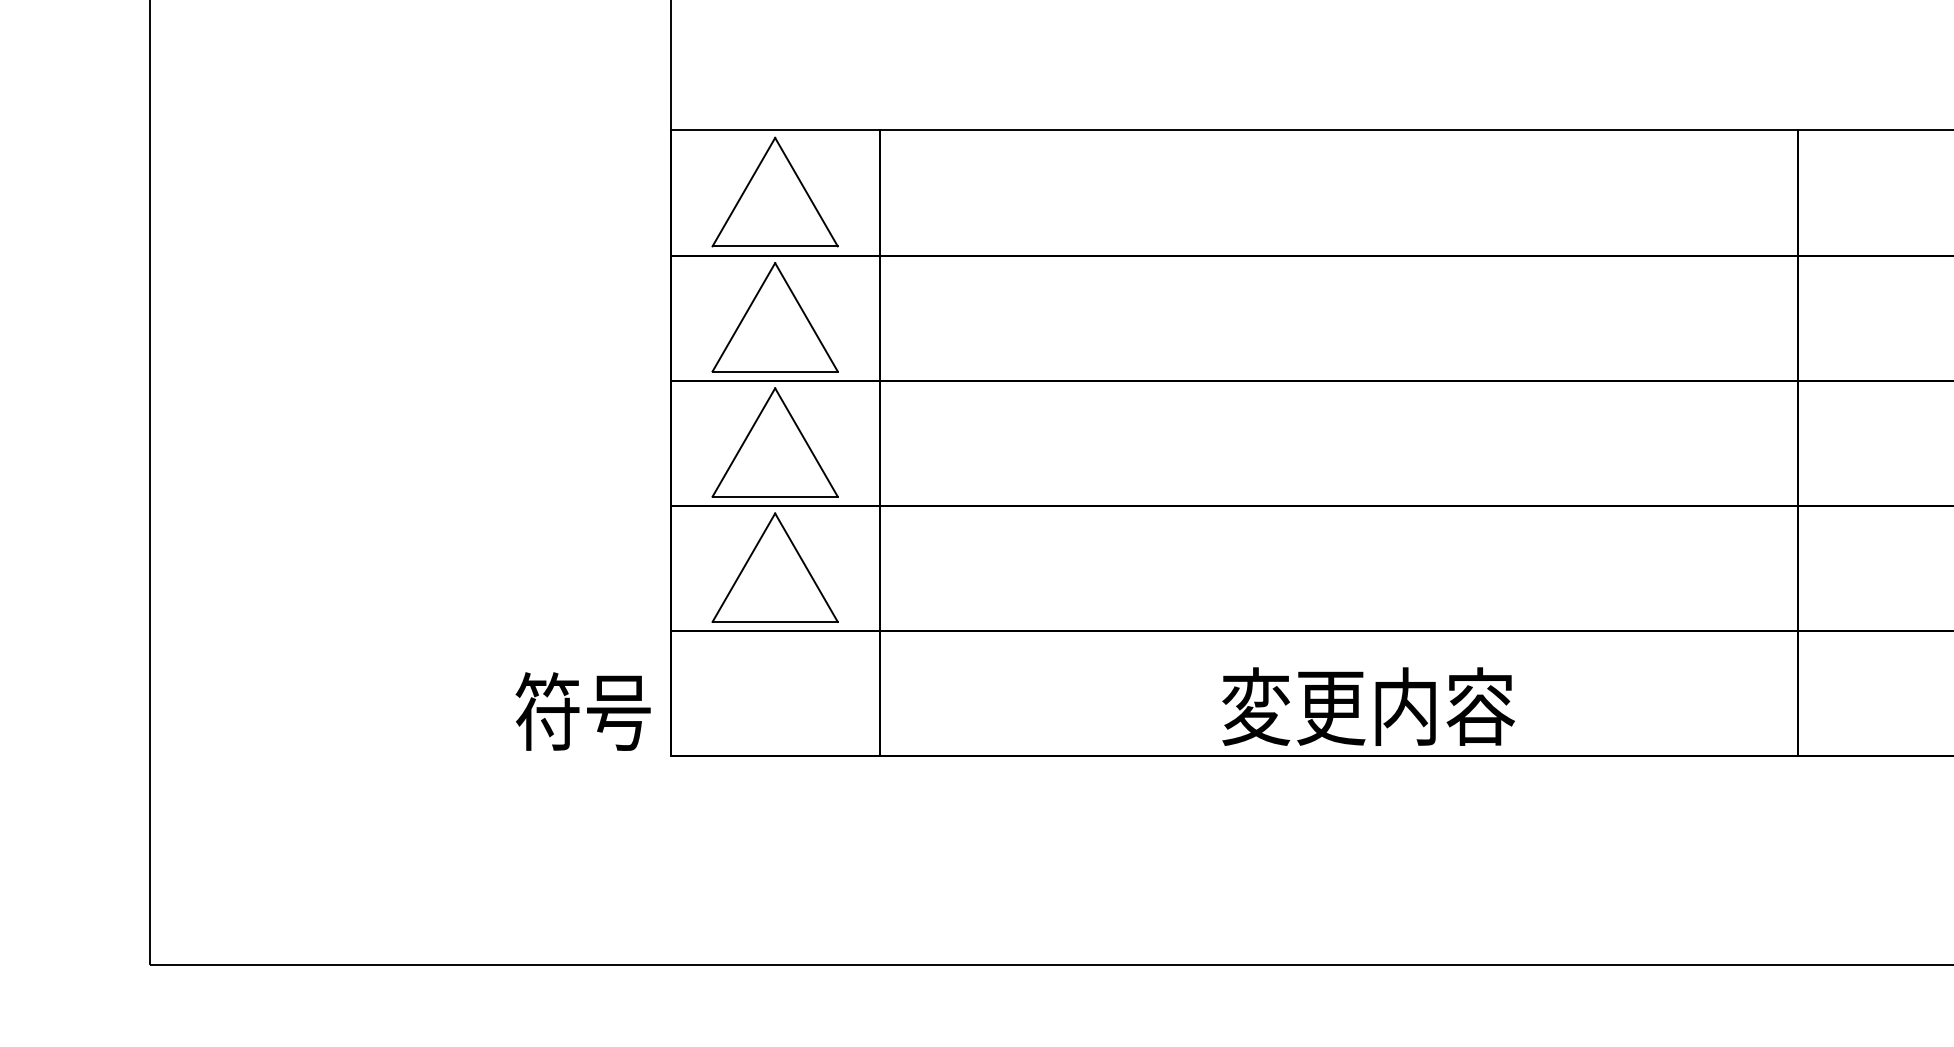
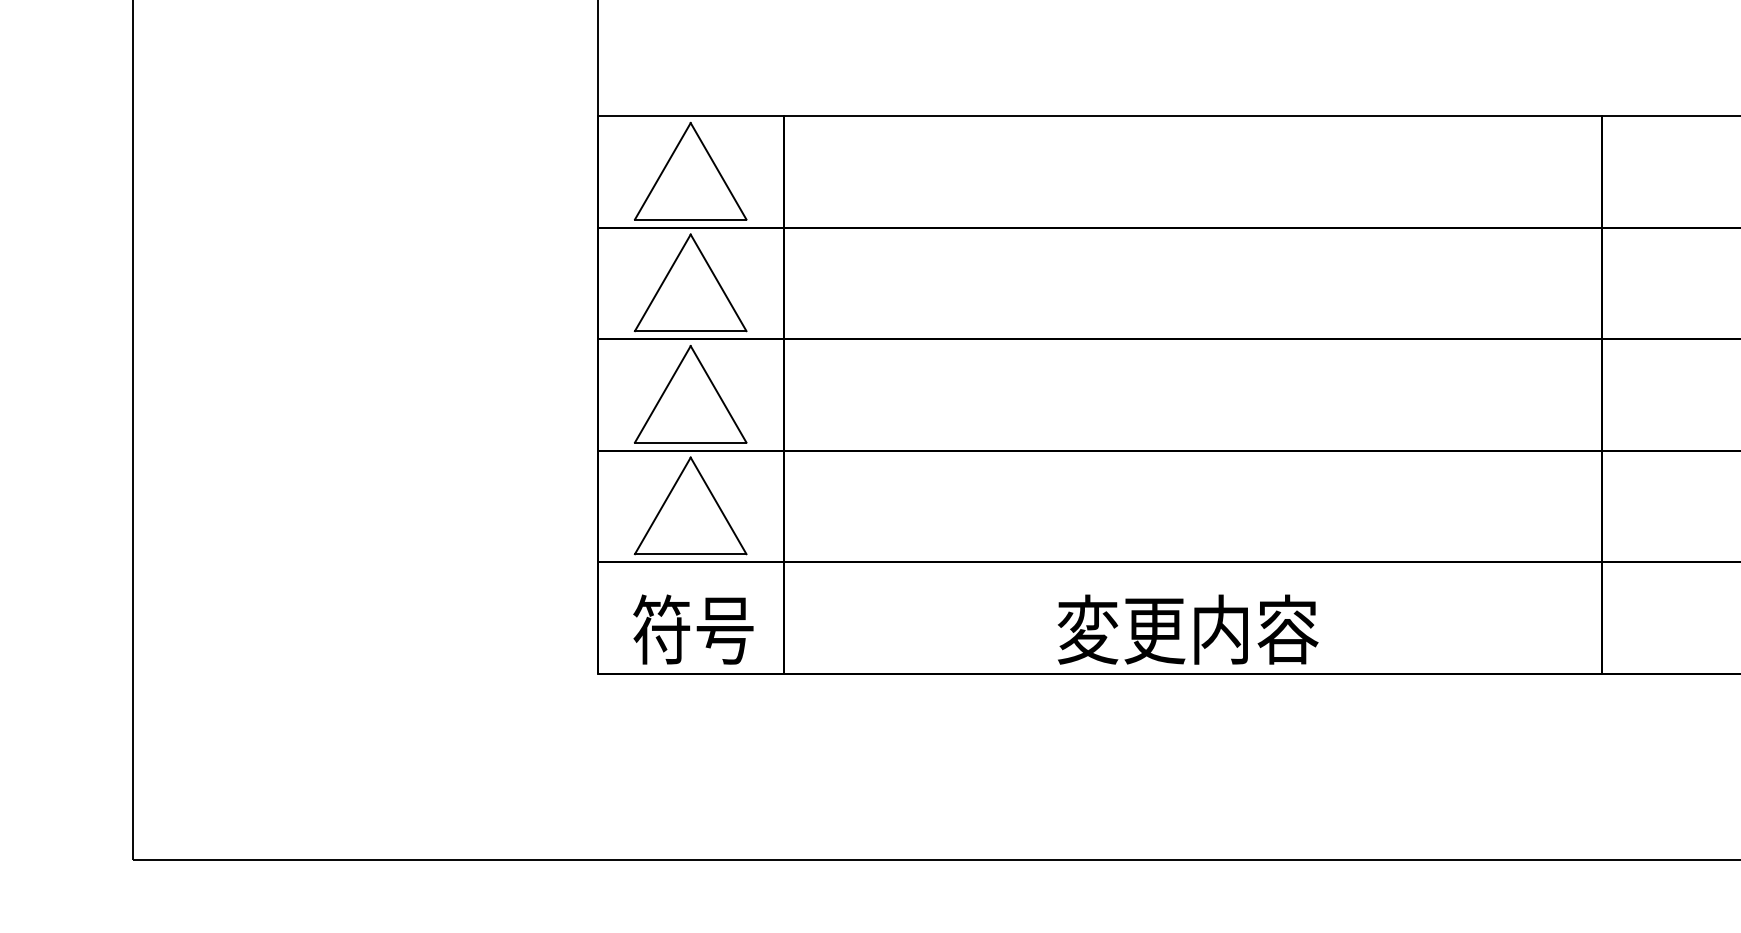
text: (1368, 706) -> (1188, 629), moved
text: (582, 711) -> (692, 629), moved

